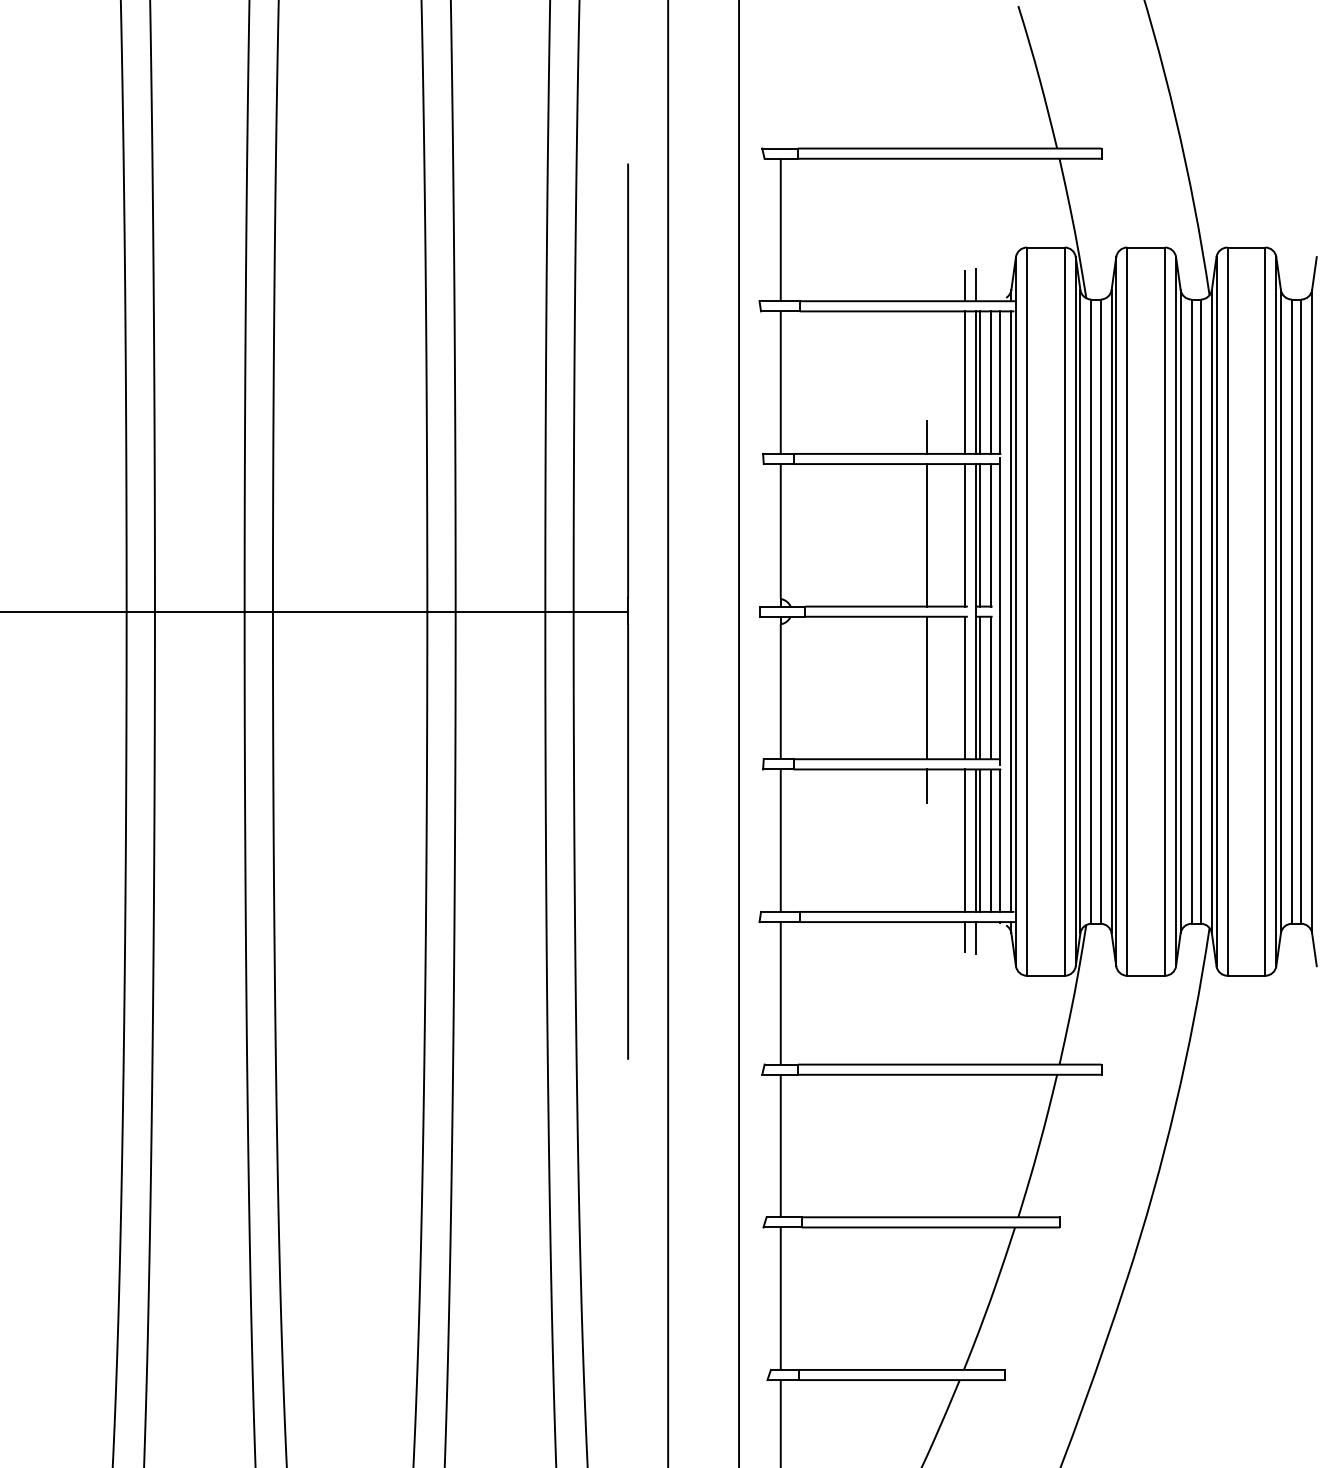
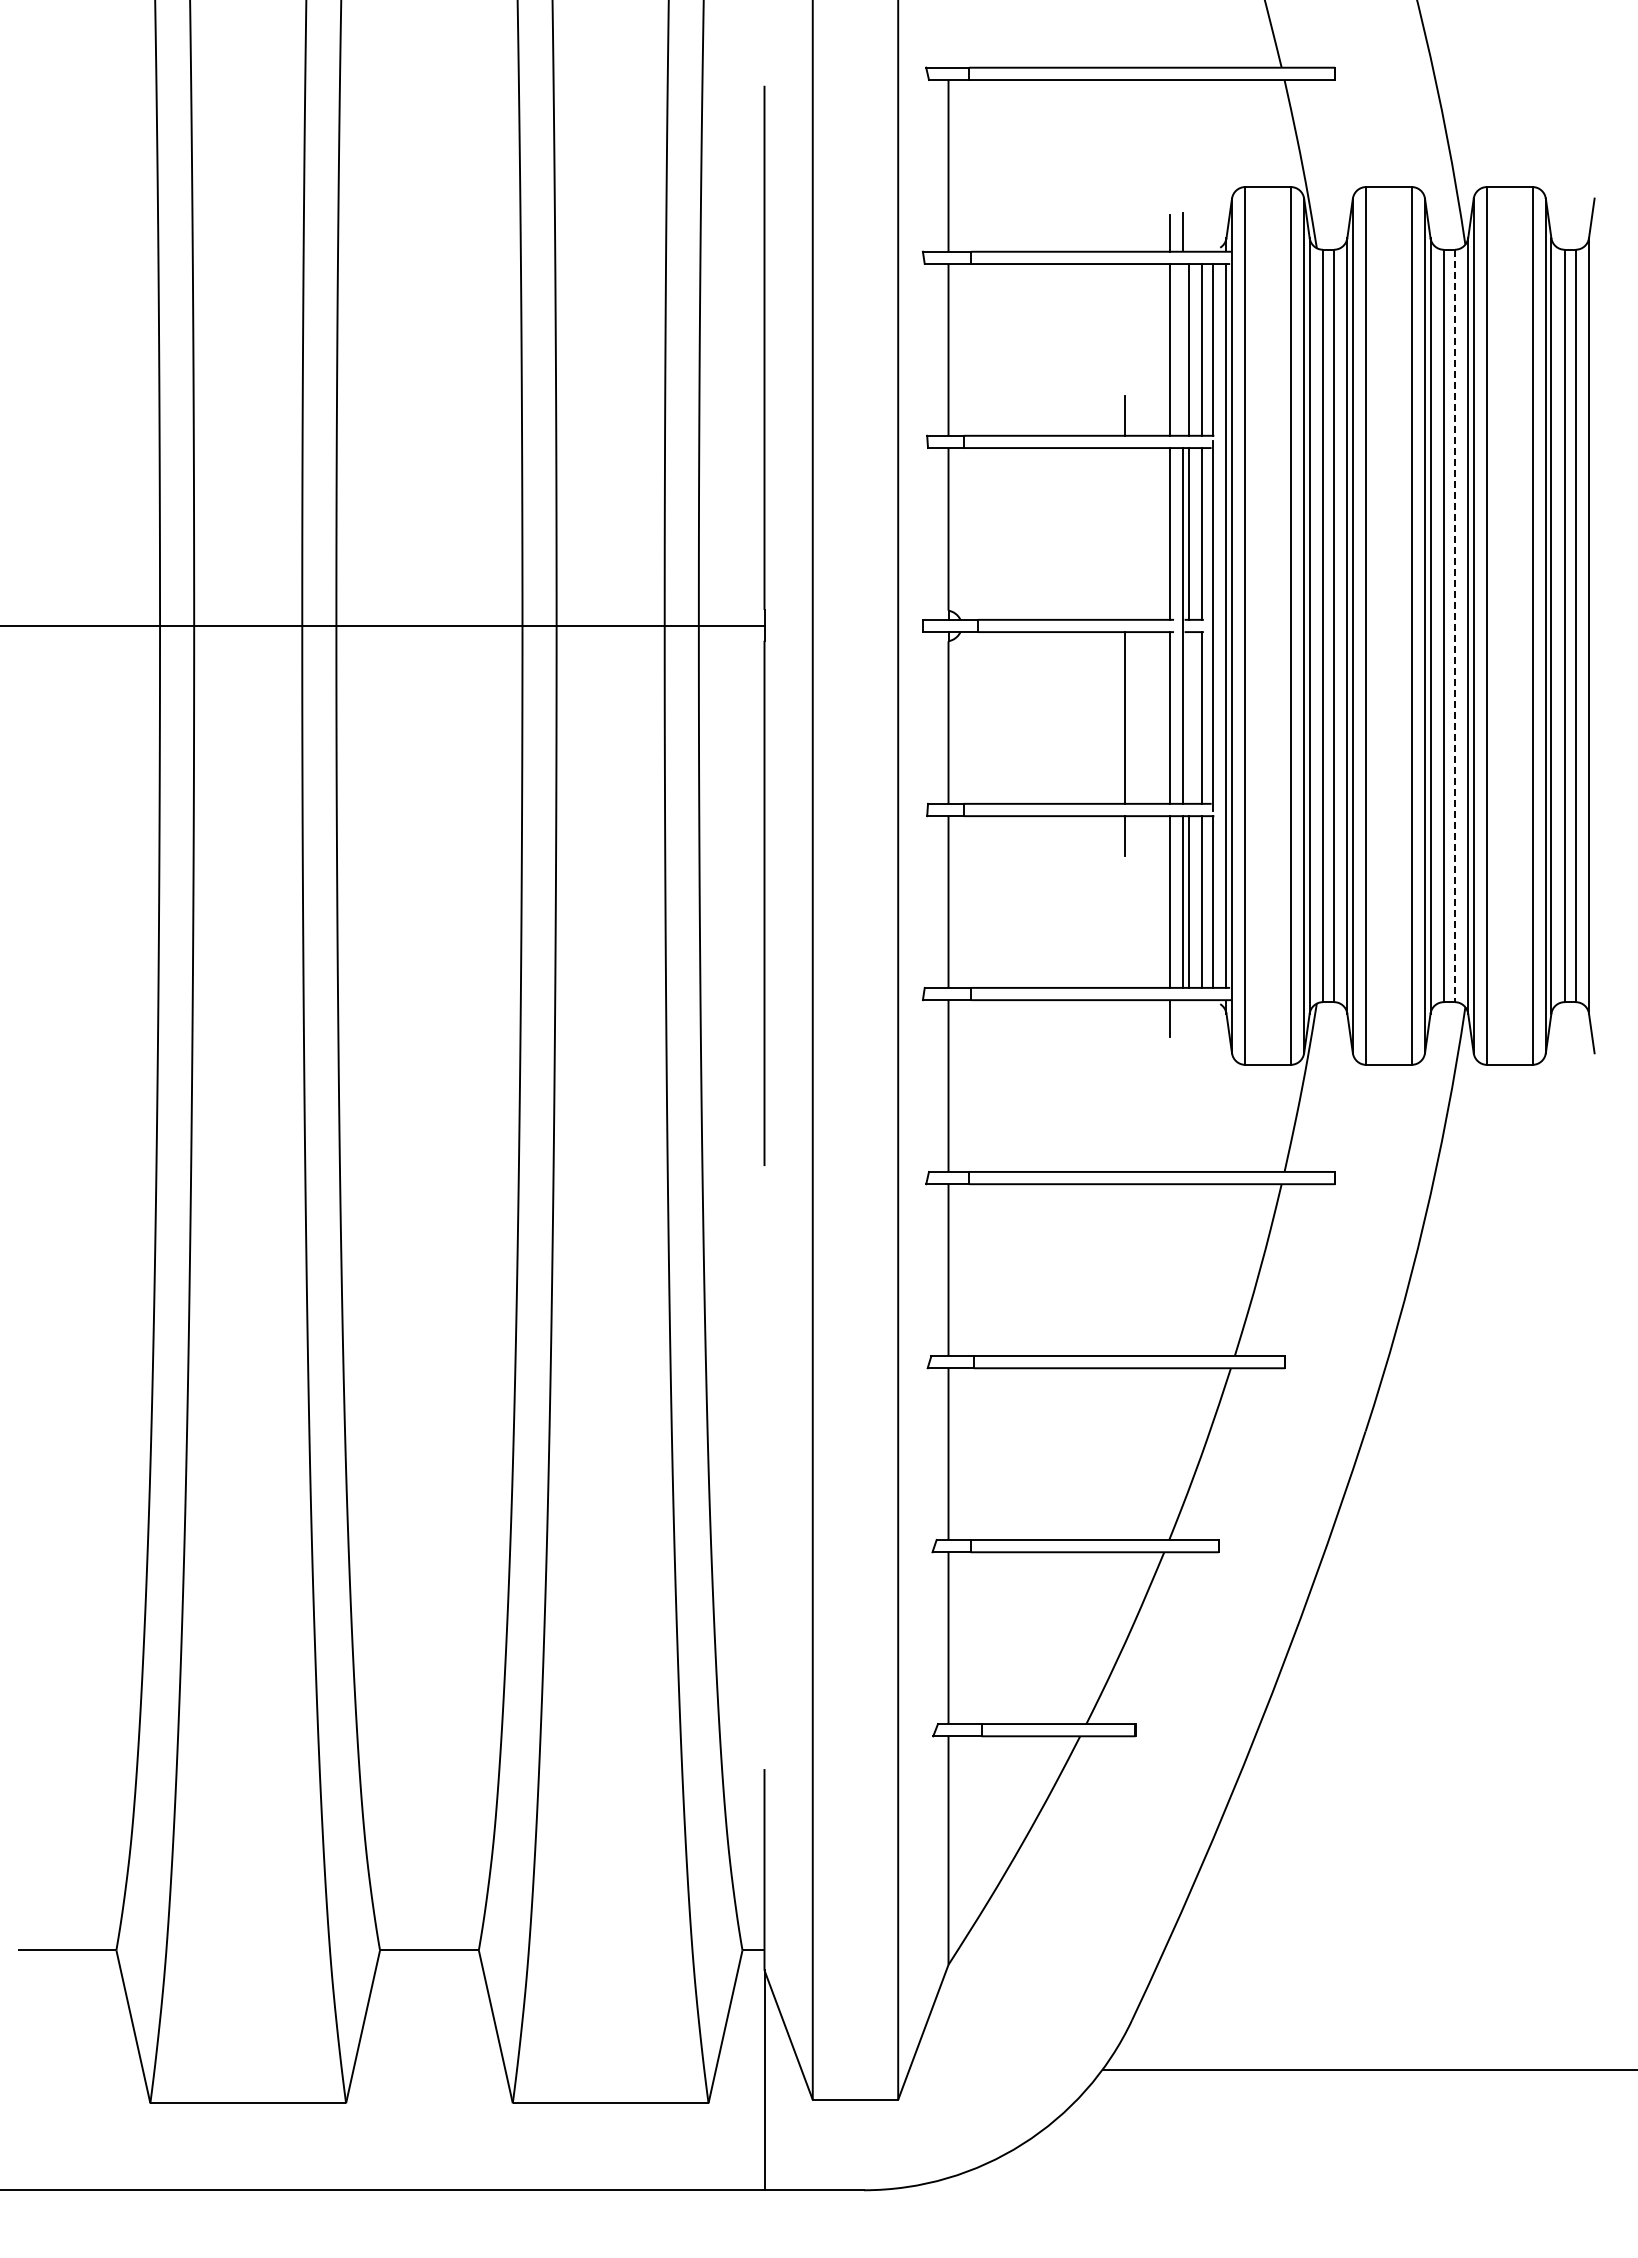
line: (975, 382) -> (1183, 349), removed
line: (926, 534) -> (1124, 533), removed
line: (1200, 612) -> (1454, 626), solid -> dashed
line: (979, 688) -> (1188, 718), removed
line: (975, 938) -> (1183, 1019), removed

